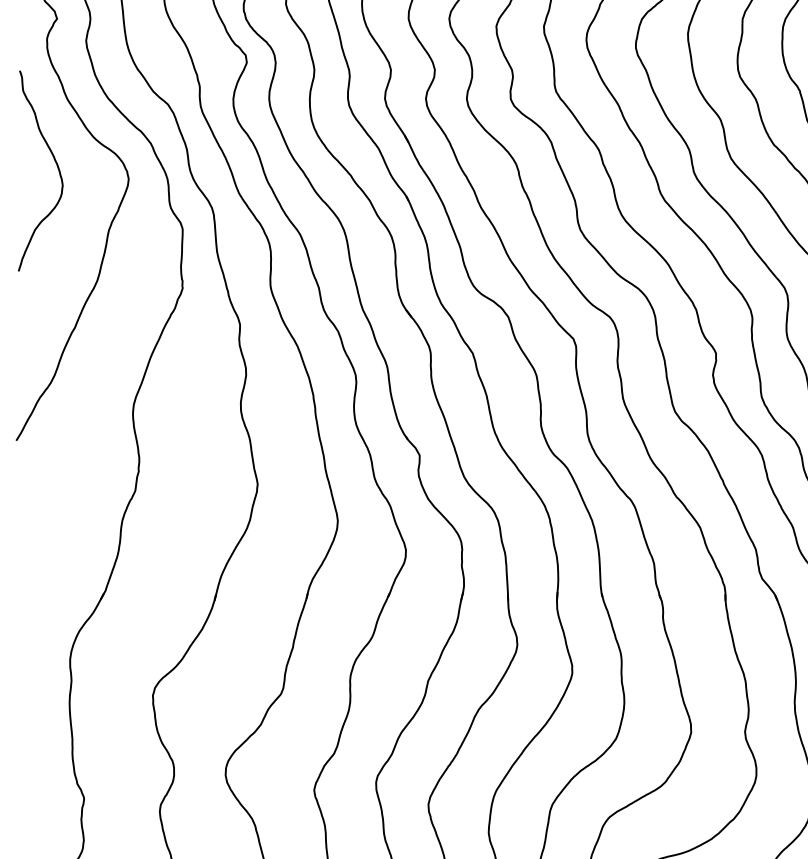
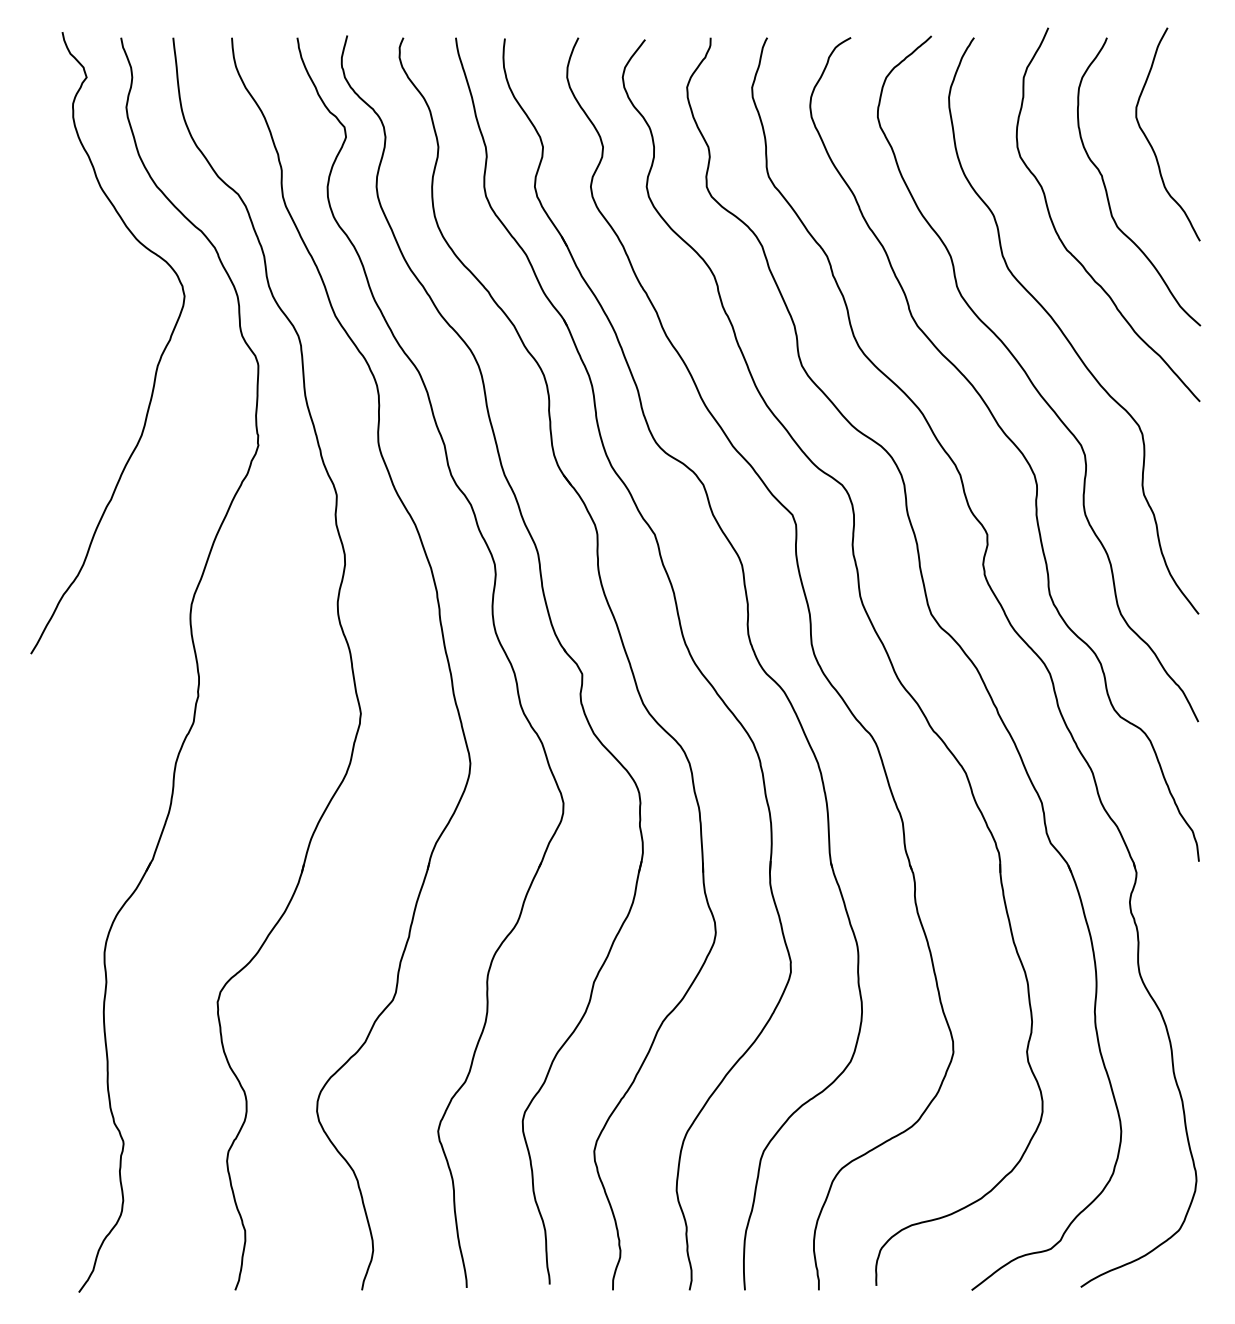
curve: (56, 164) -> (85, 276), removed

